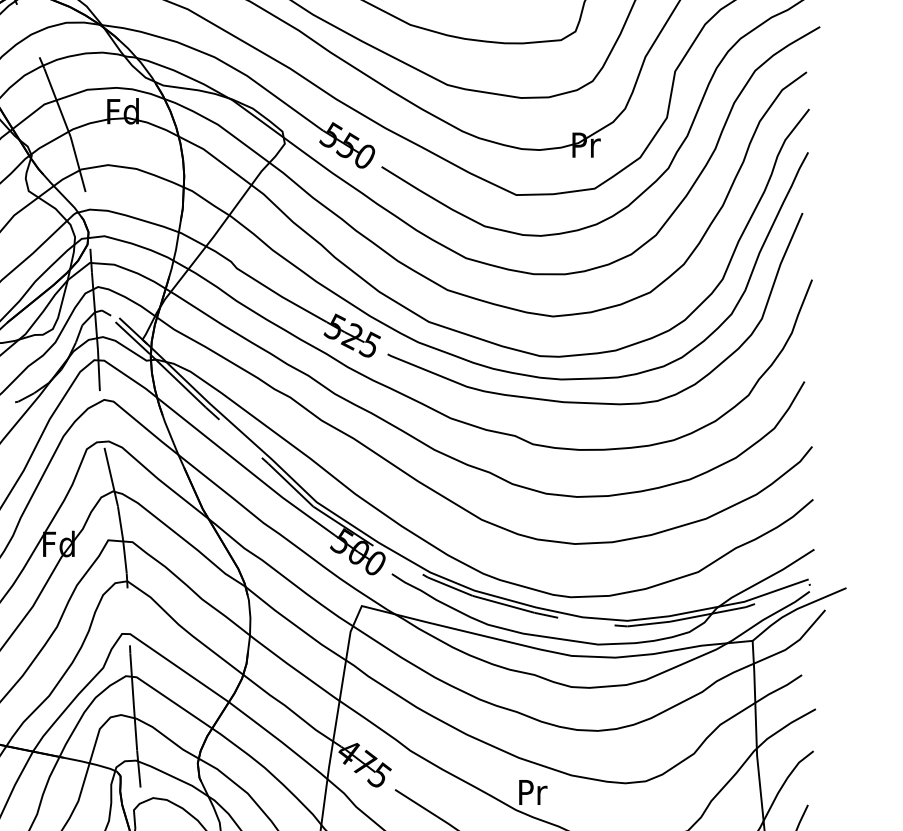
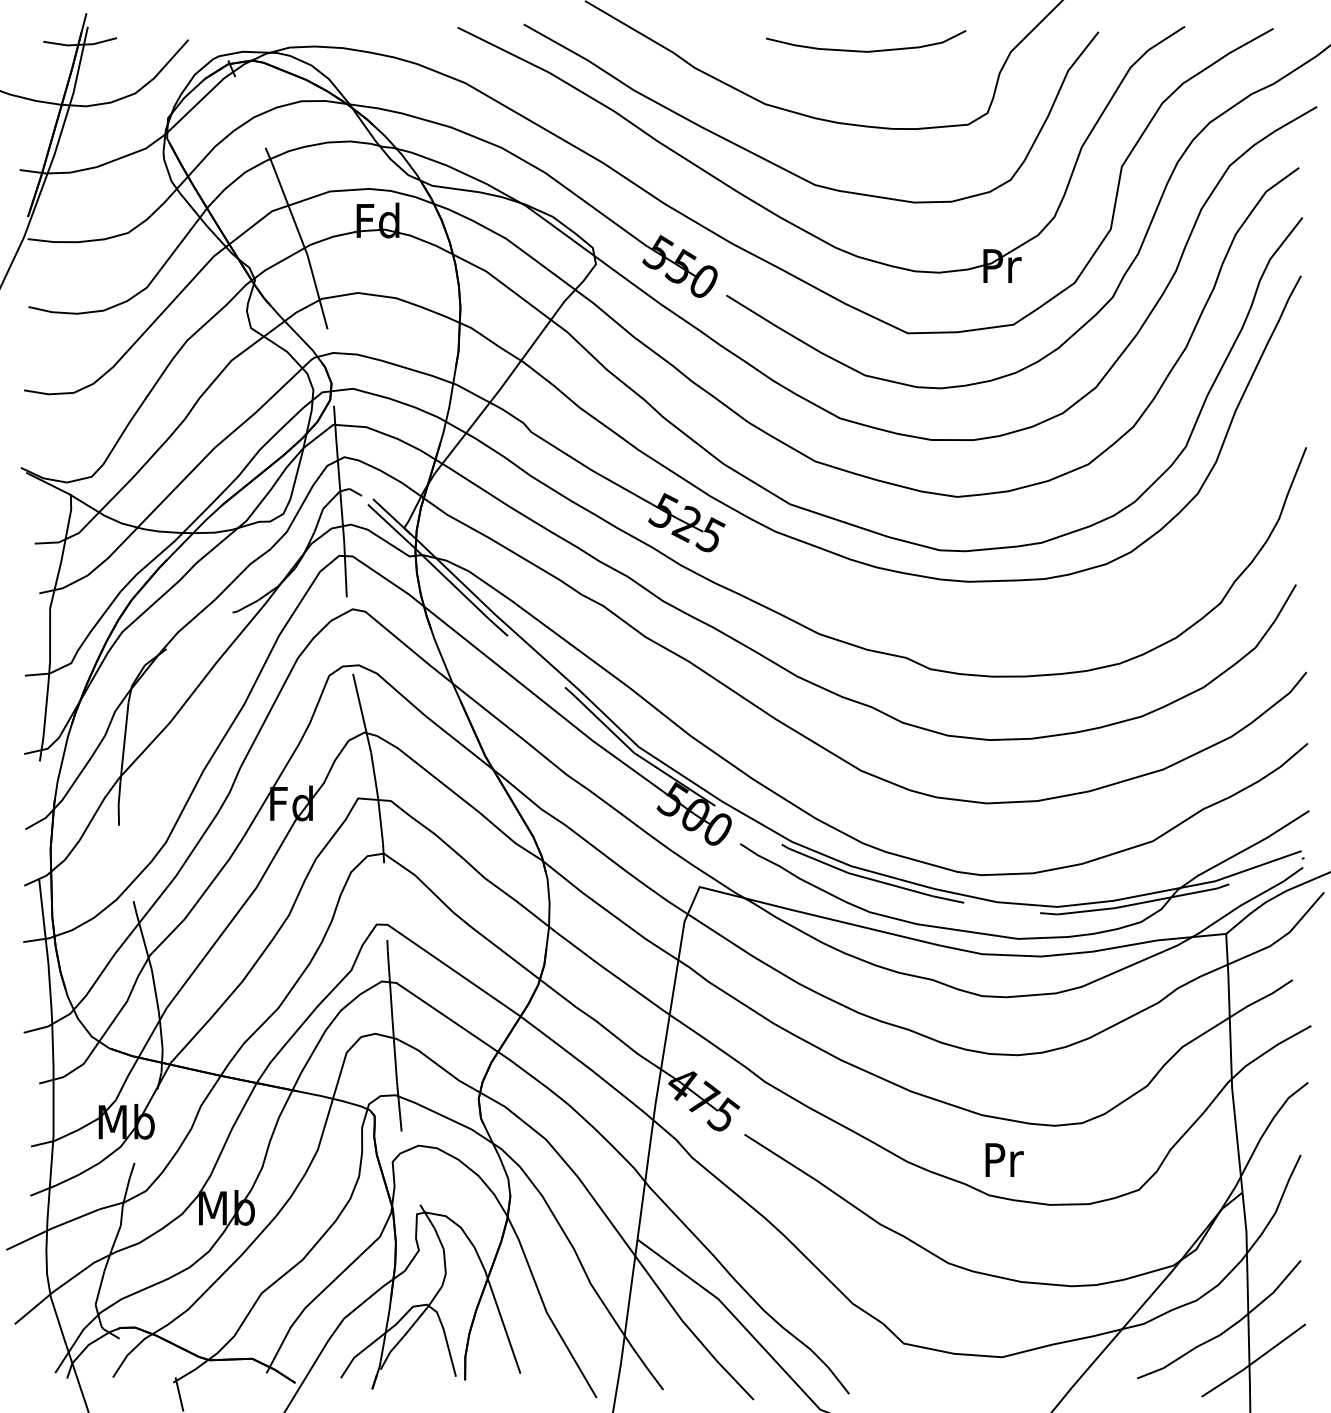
curve: (591, 402) -> (1008, 612), removed
text: (533, 791) -> (1004, 1159), moved

